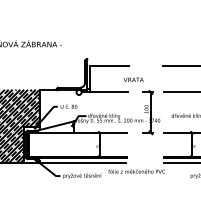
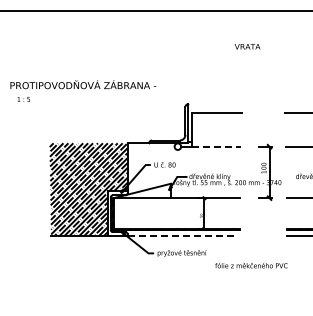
text: (133, 79) -> (247, 46), moved
line: (109, 92) -> (216, 146), solid -> dashed
line: (83, 162) -> (183, 236), solid -> dashed
text: (136, 171) -> (251, 265), moved

